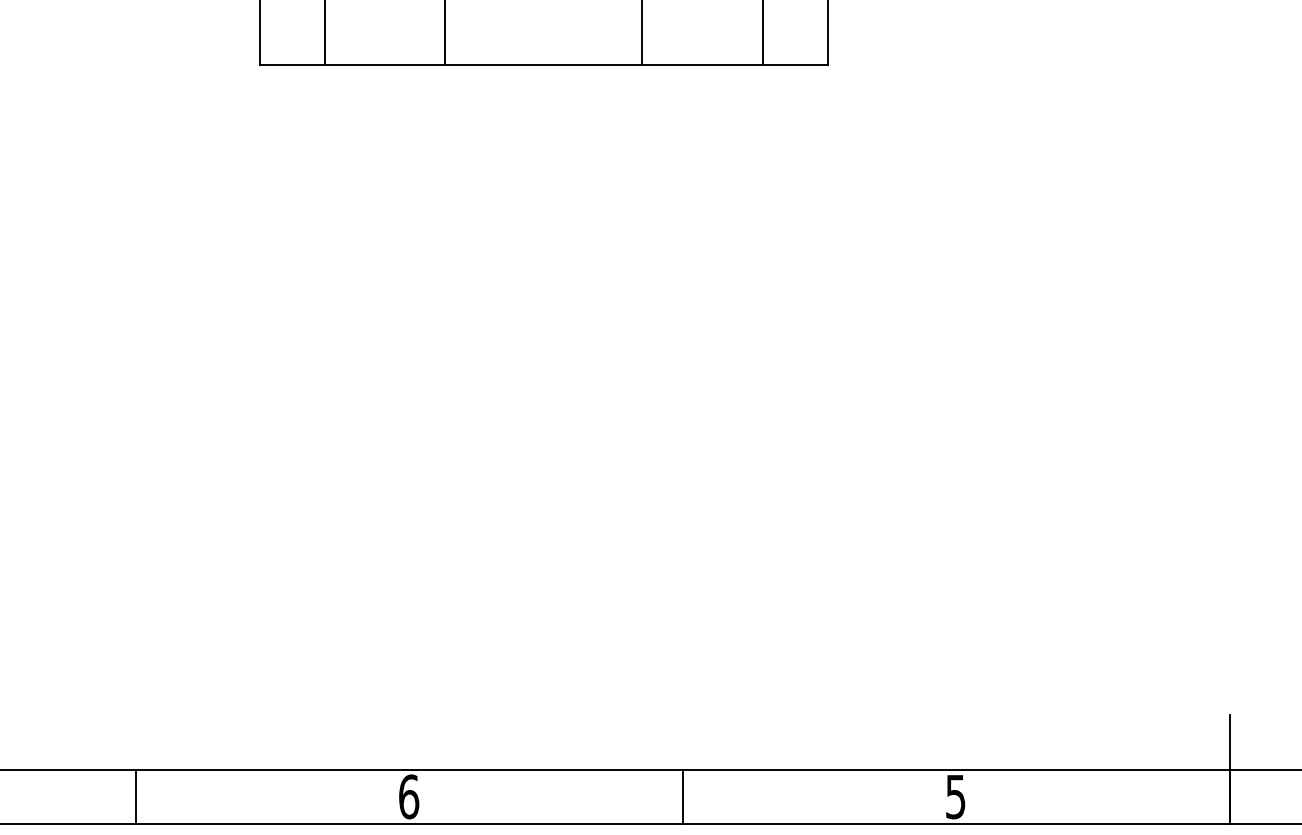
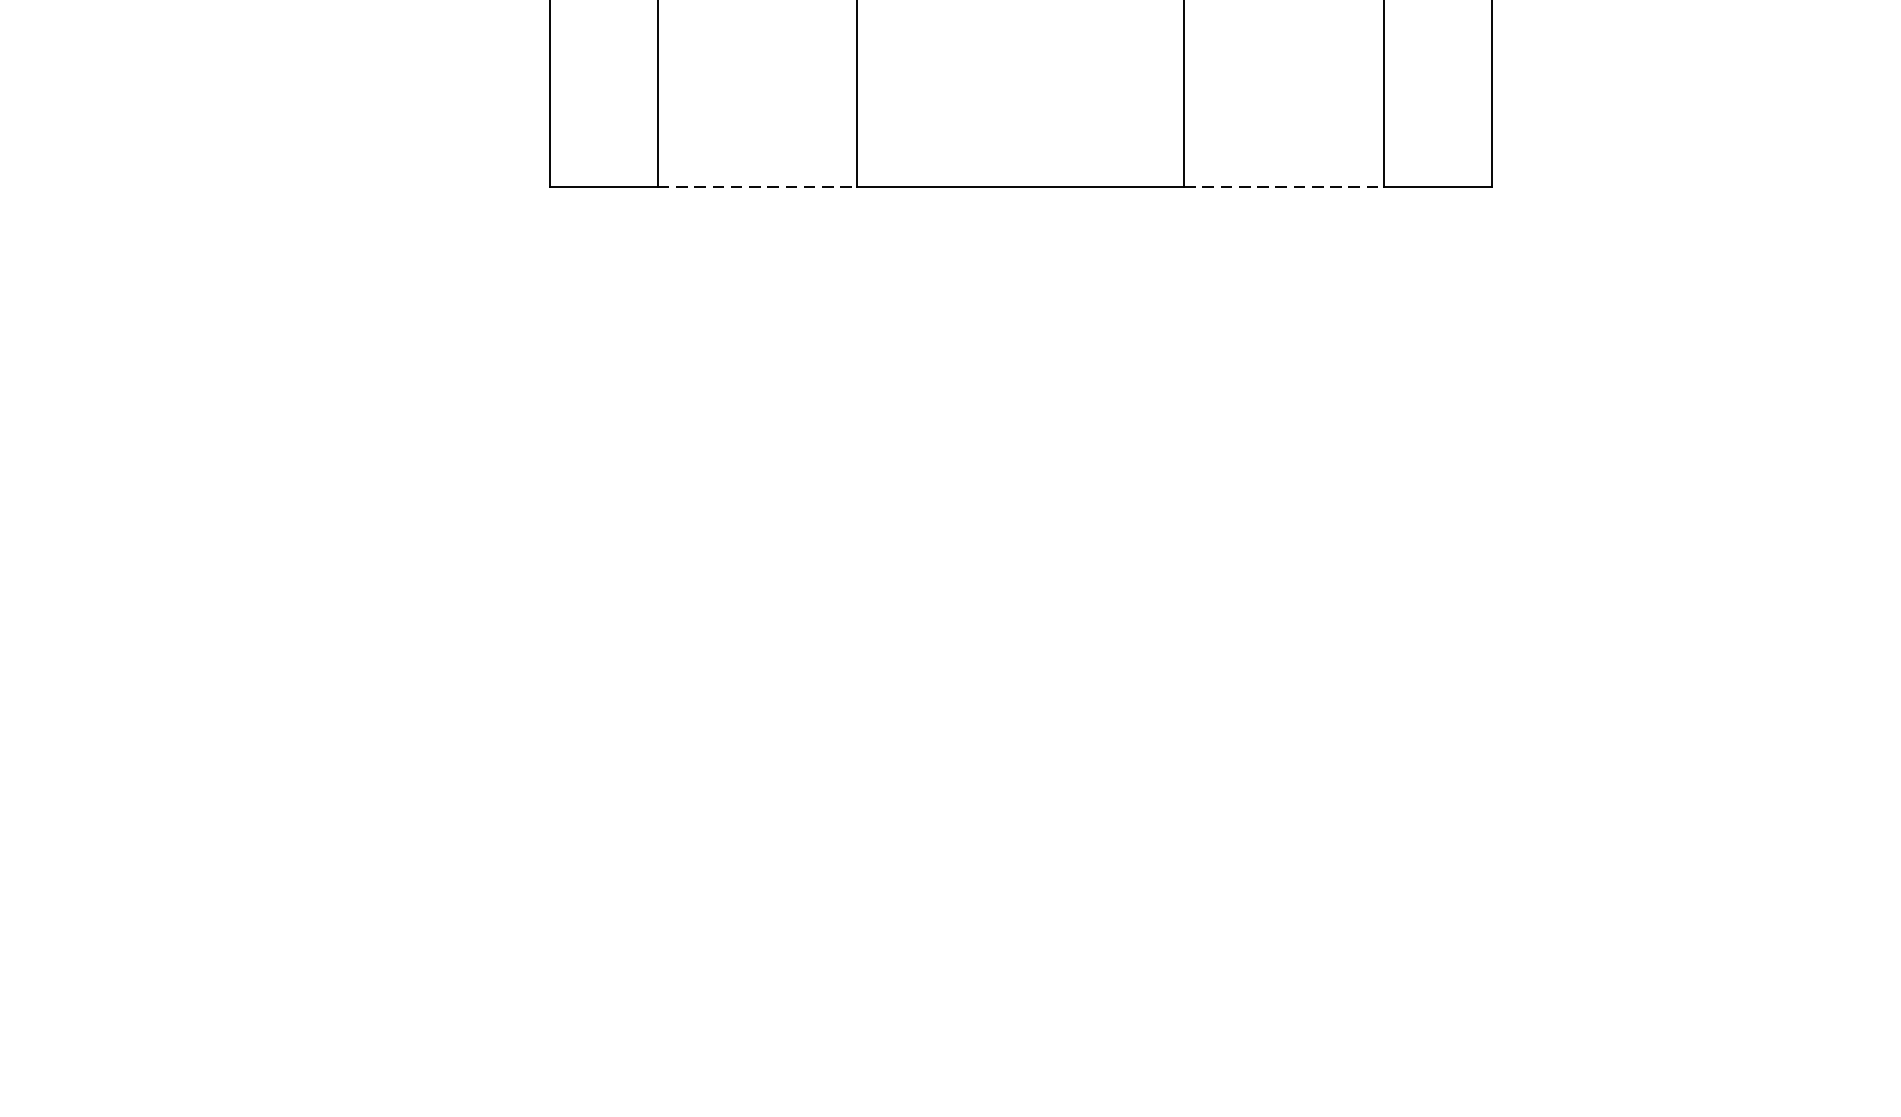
line: (385, 65) -> (758, 188), solid -> dashed
line: (702, 65) -> (1284, 188), solid -> dashed

